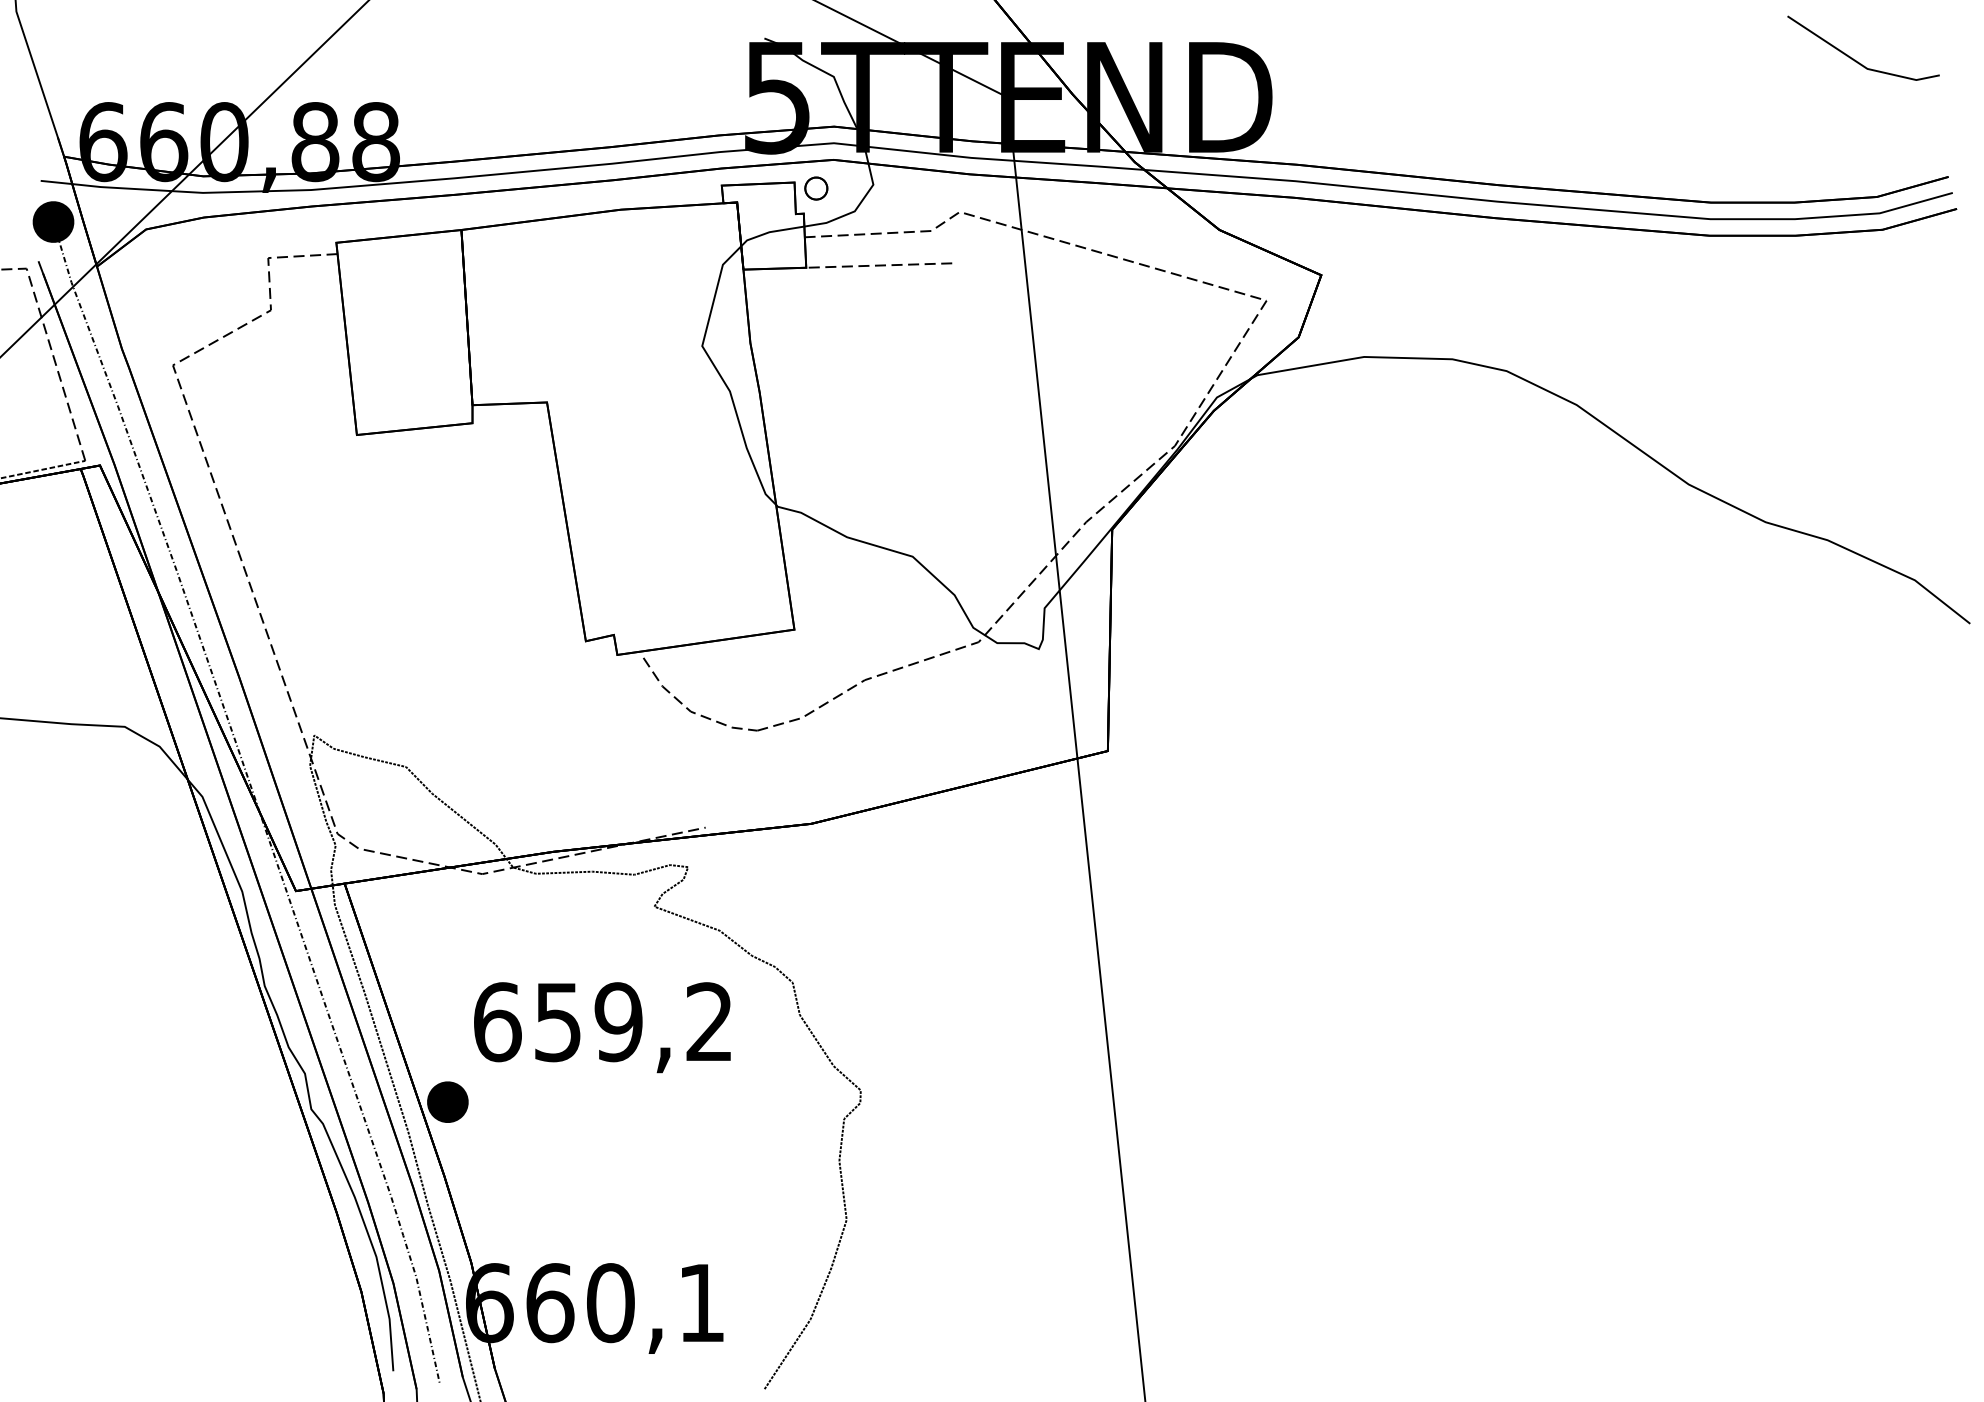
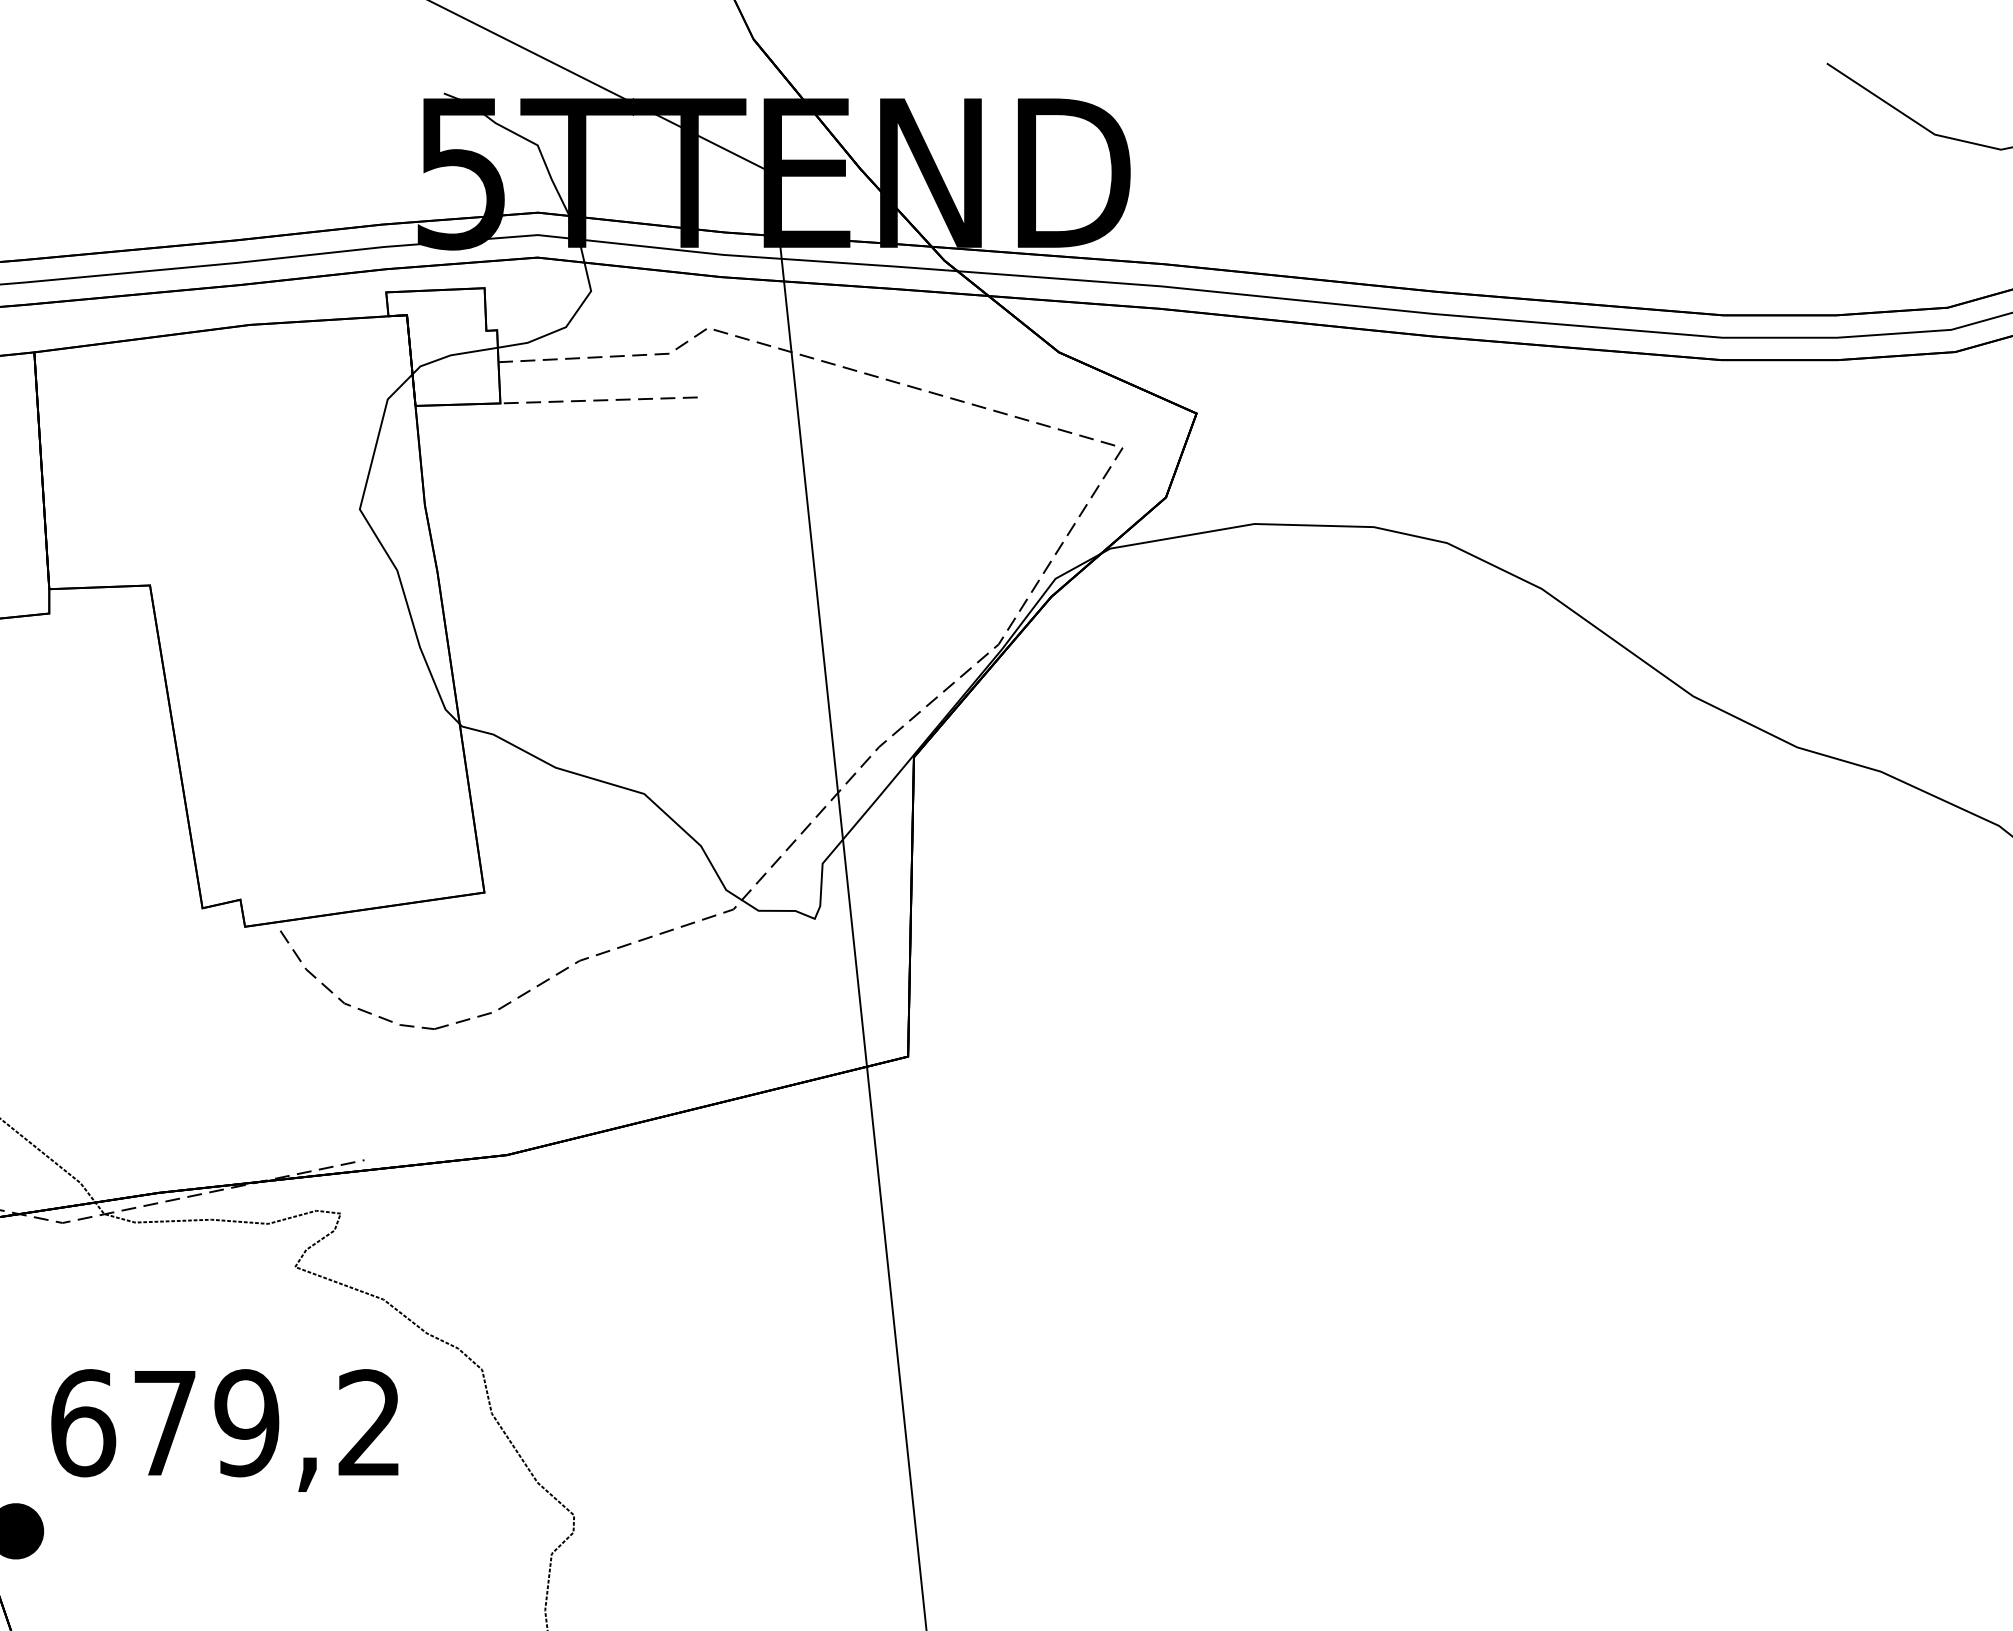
part: (816, 188) -> (514, 296), removed
text: (557, 1022) -> (164, 1423), 659,2 -> 679,2

